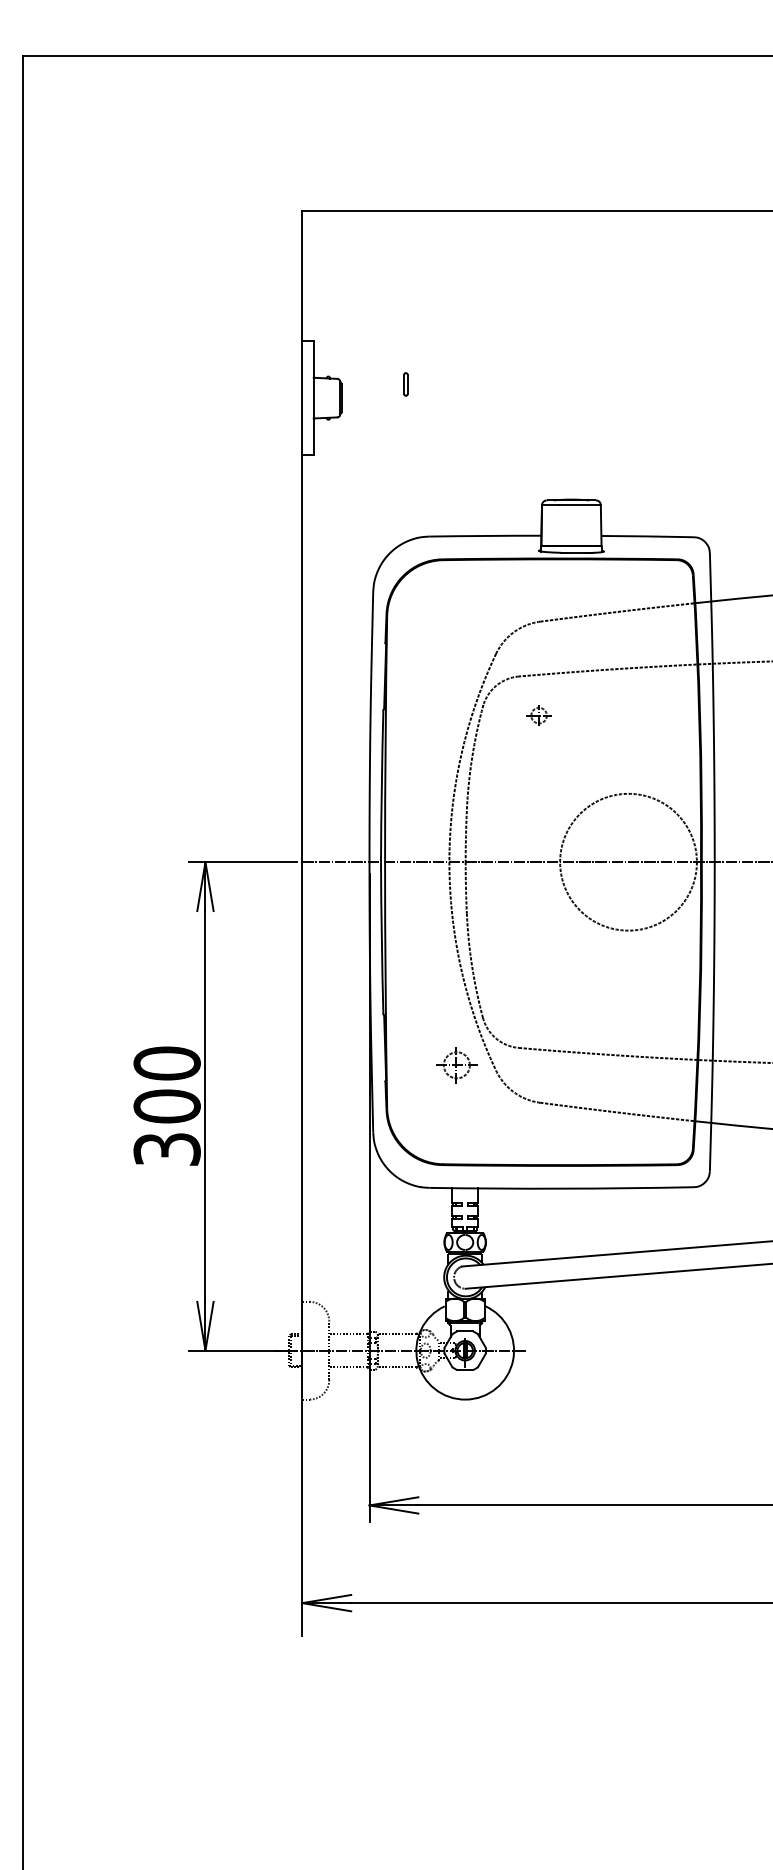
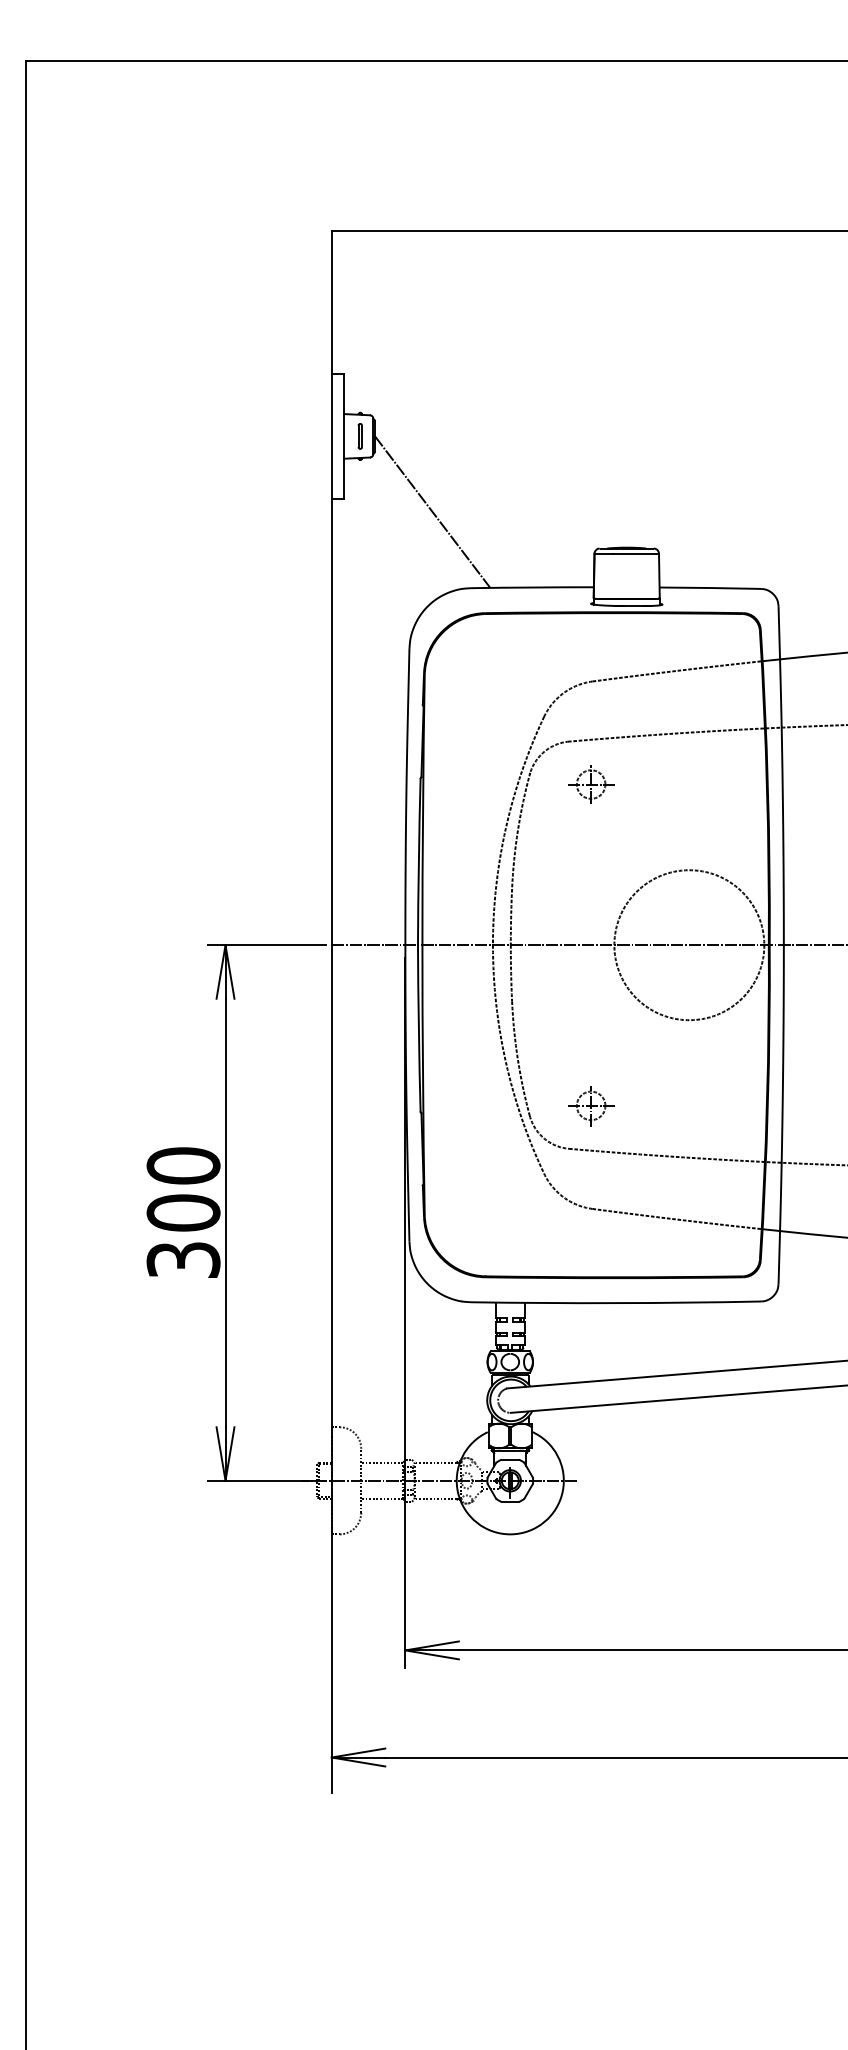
part: (405, 384) -> (359, 436), moved
line: (394, 466) -> (432, 511), added
part: (539, 715) -> (591, 784), size x1.67
part: (457, 1065) -> (591, 1106), moved

